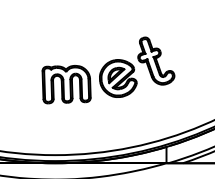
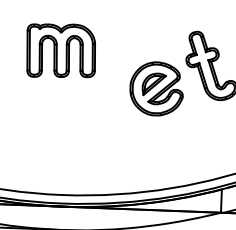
part: (66, 84) -> (61, 50), moved

